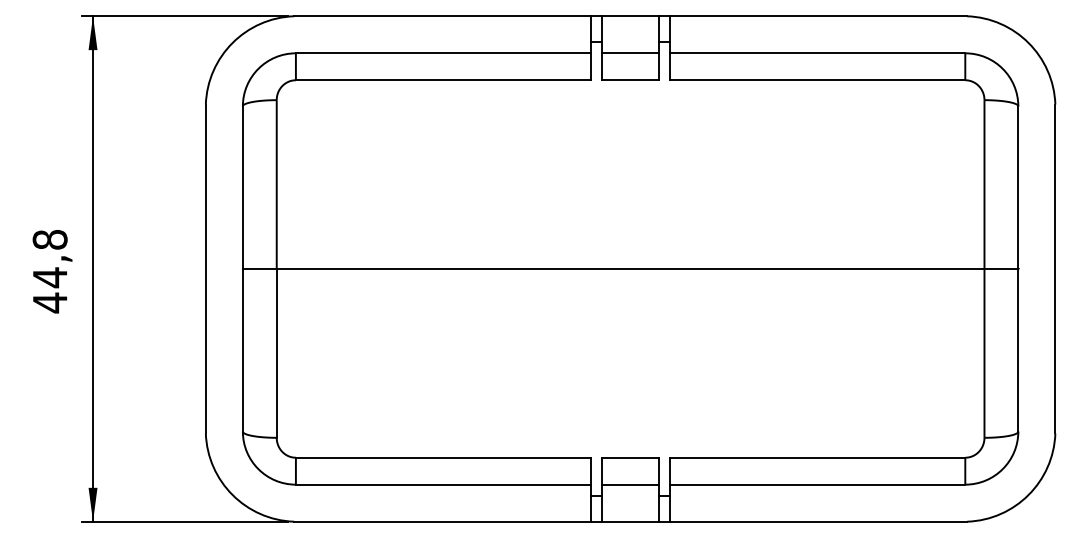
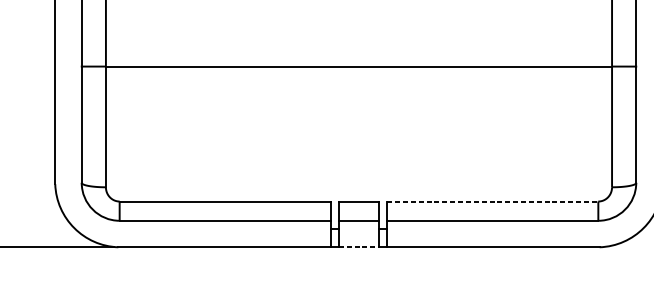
line: (817, 457) -> (492, 201), solid -> dashed
line: (631, 521) -> (359, 247), solid -> dashed

